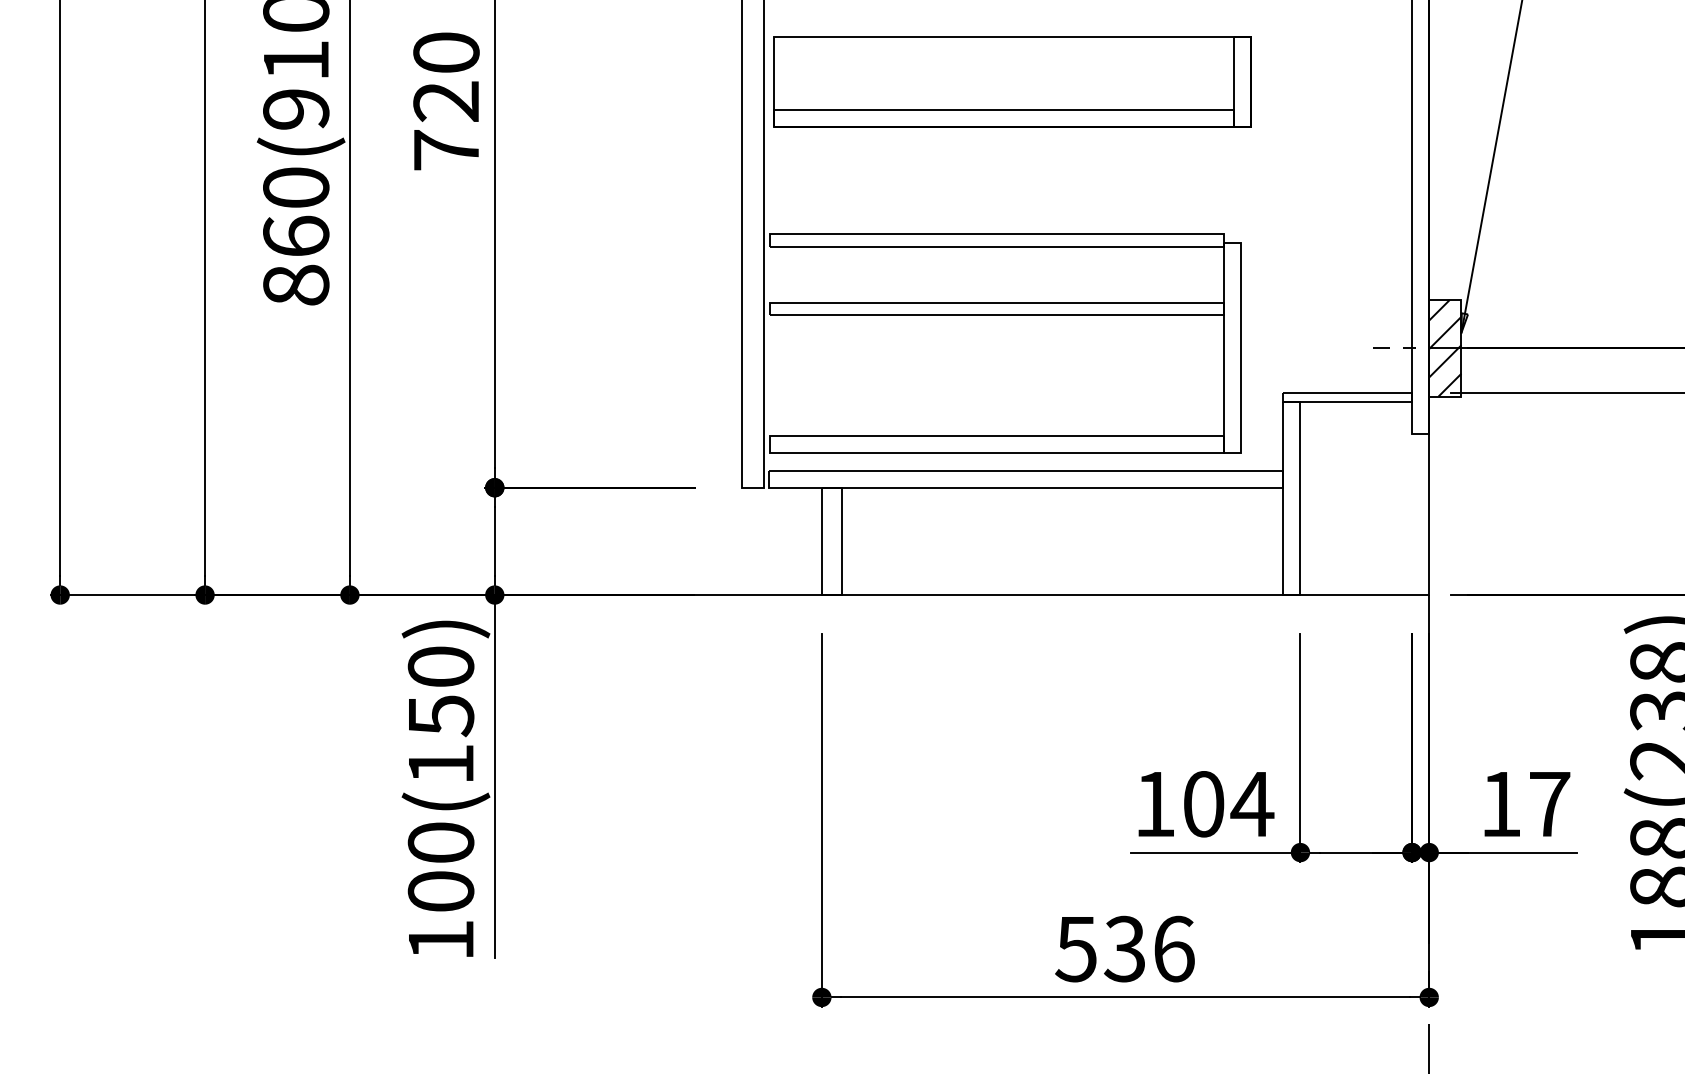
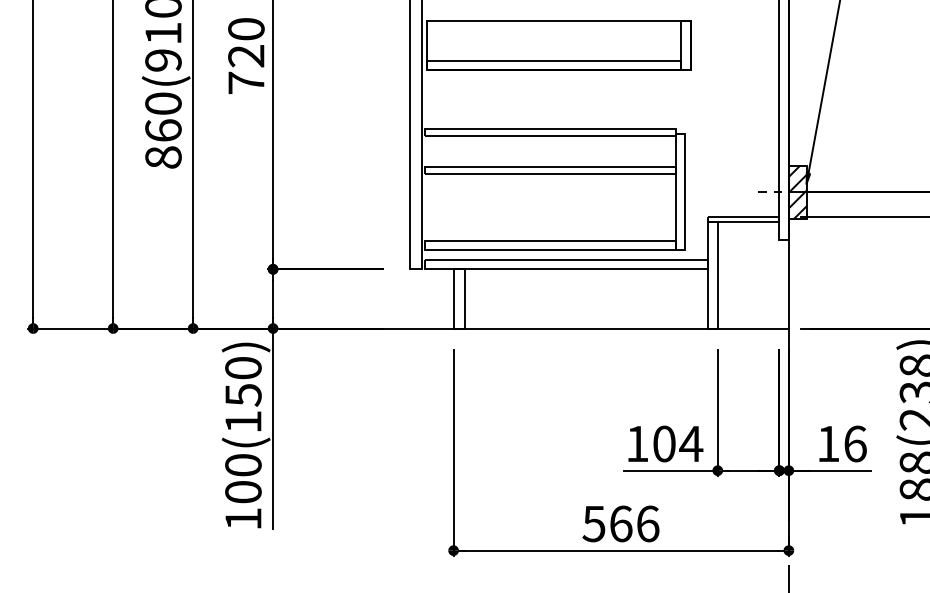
text: (1550, 803) -> (855, 443), 17 -> 16
text: (1124, 948) -> (620, 523), 536 -> 566

